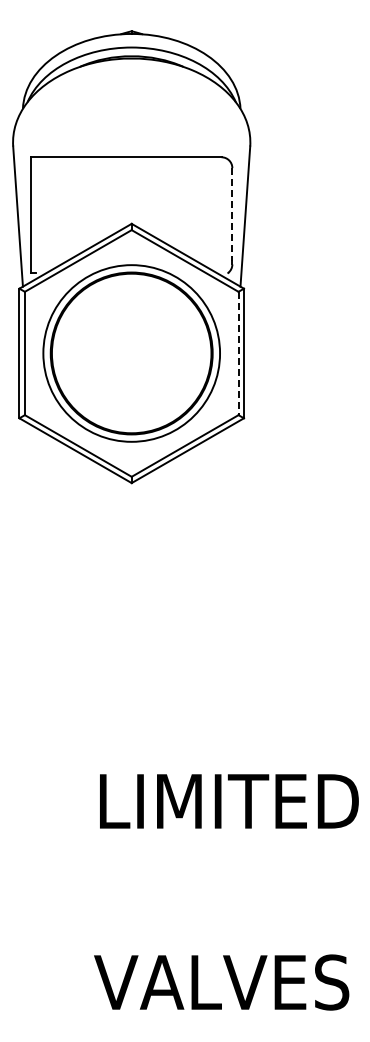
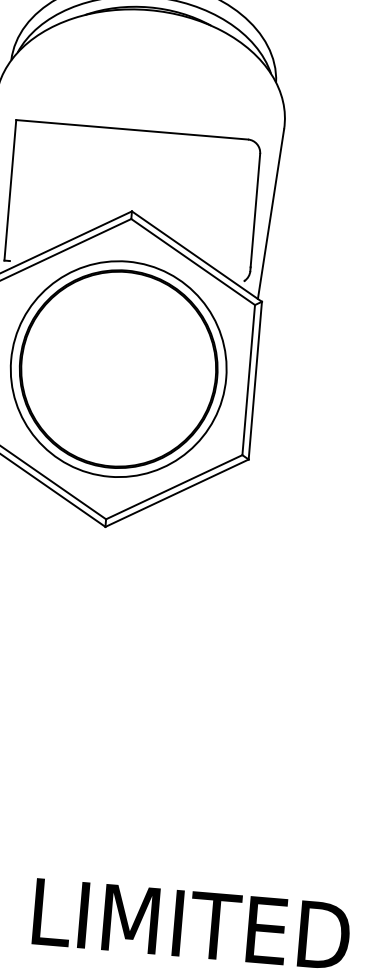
line: (232, 214) -> (255, 210), dashed -> solid
line: (238, 353) -> (248, 380), dashed -> solid

